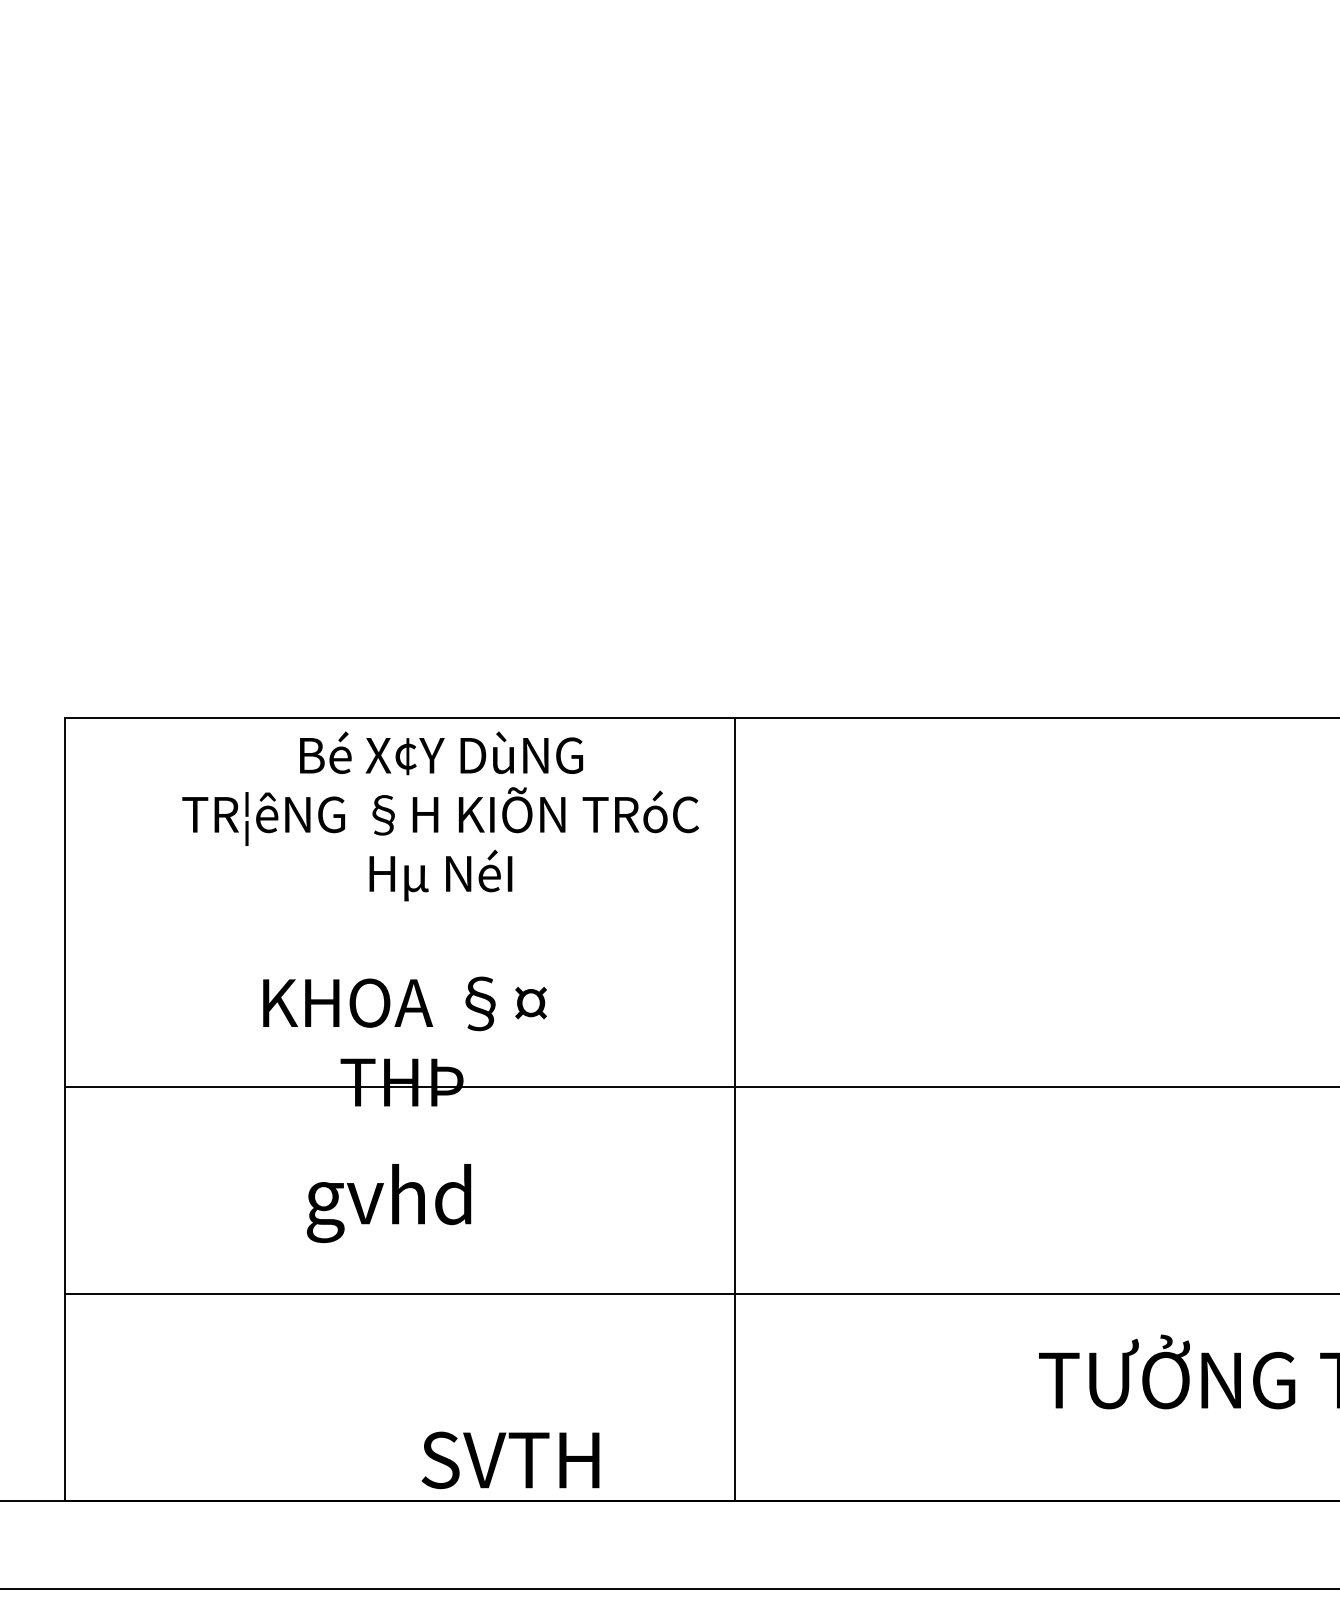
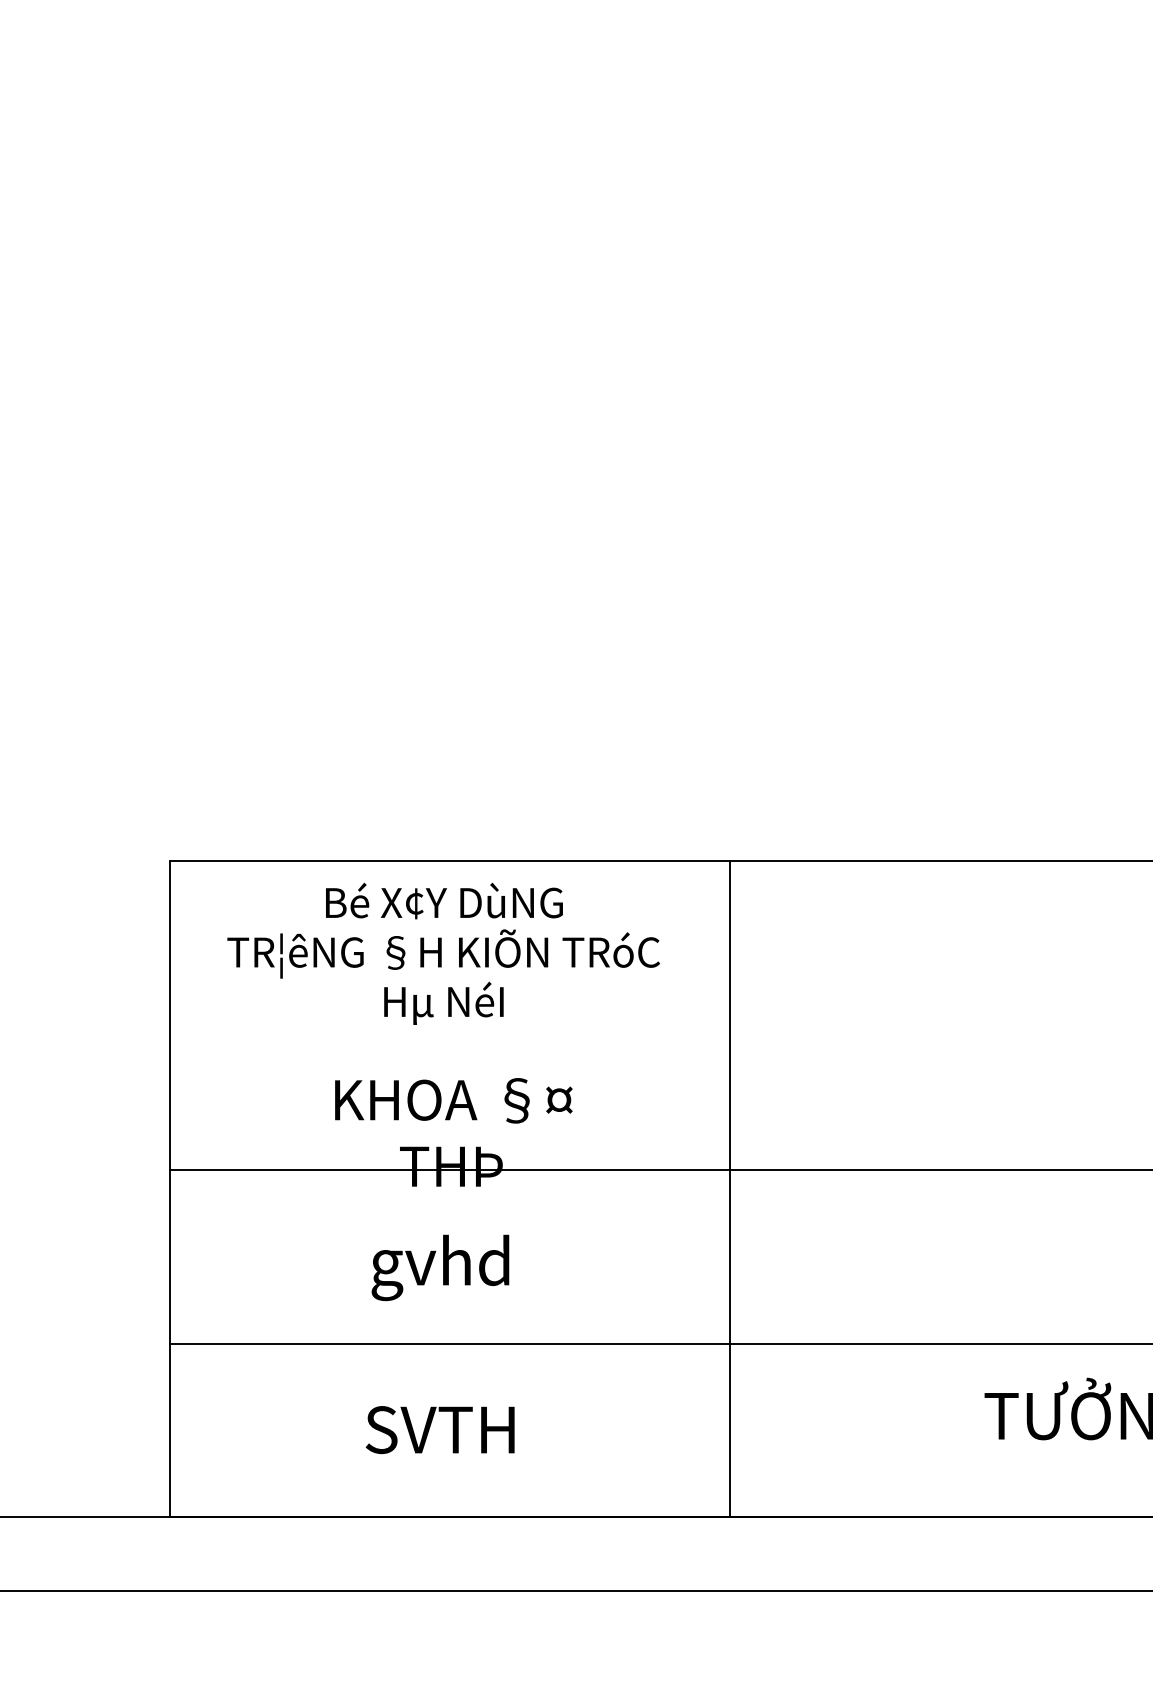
text: (440, 815) -> (443, 953), moved
text: (509, 1460) -> (439, 1430), moved

